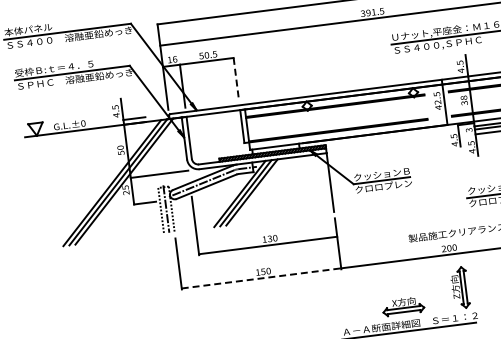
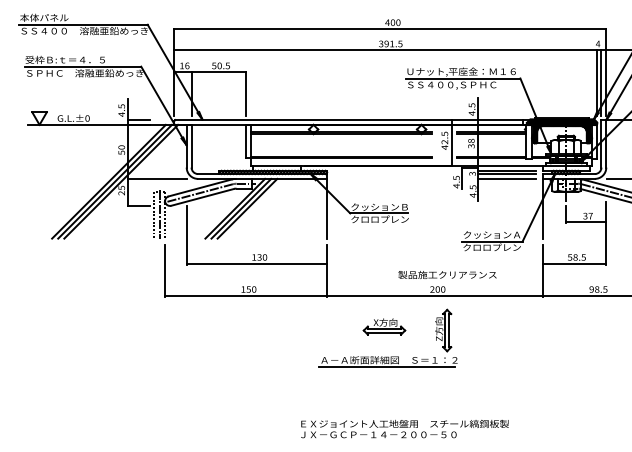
line: (236, 79) -> (246, 93), dashed -> solid
line: (261, 277) -> (246, 295), dashed -> solid
part: (403, 306) -> (384, 326), moved

